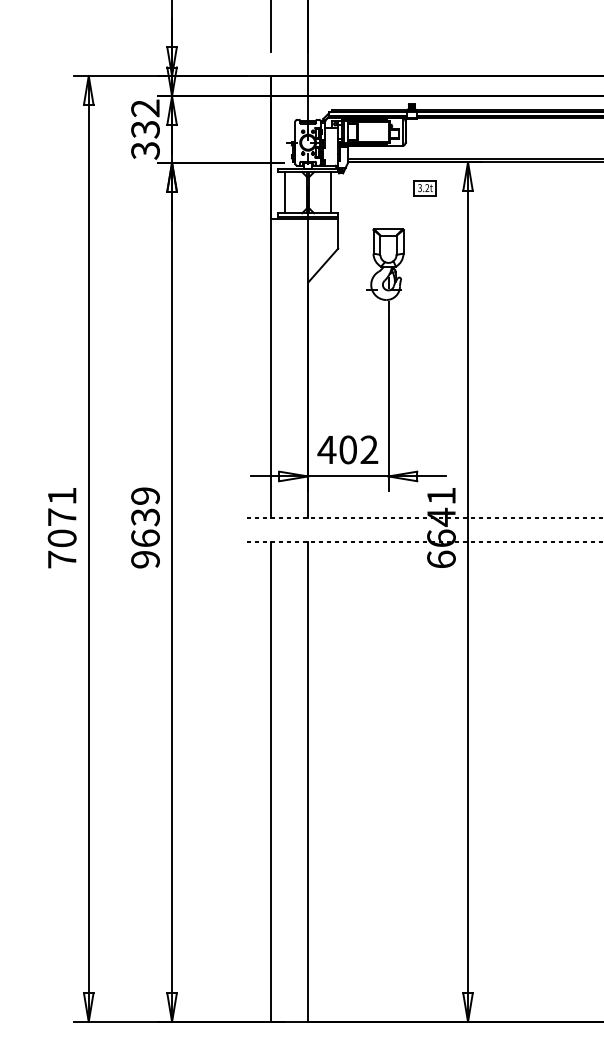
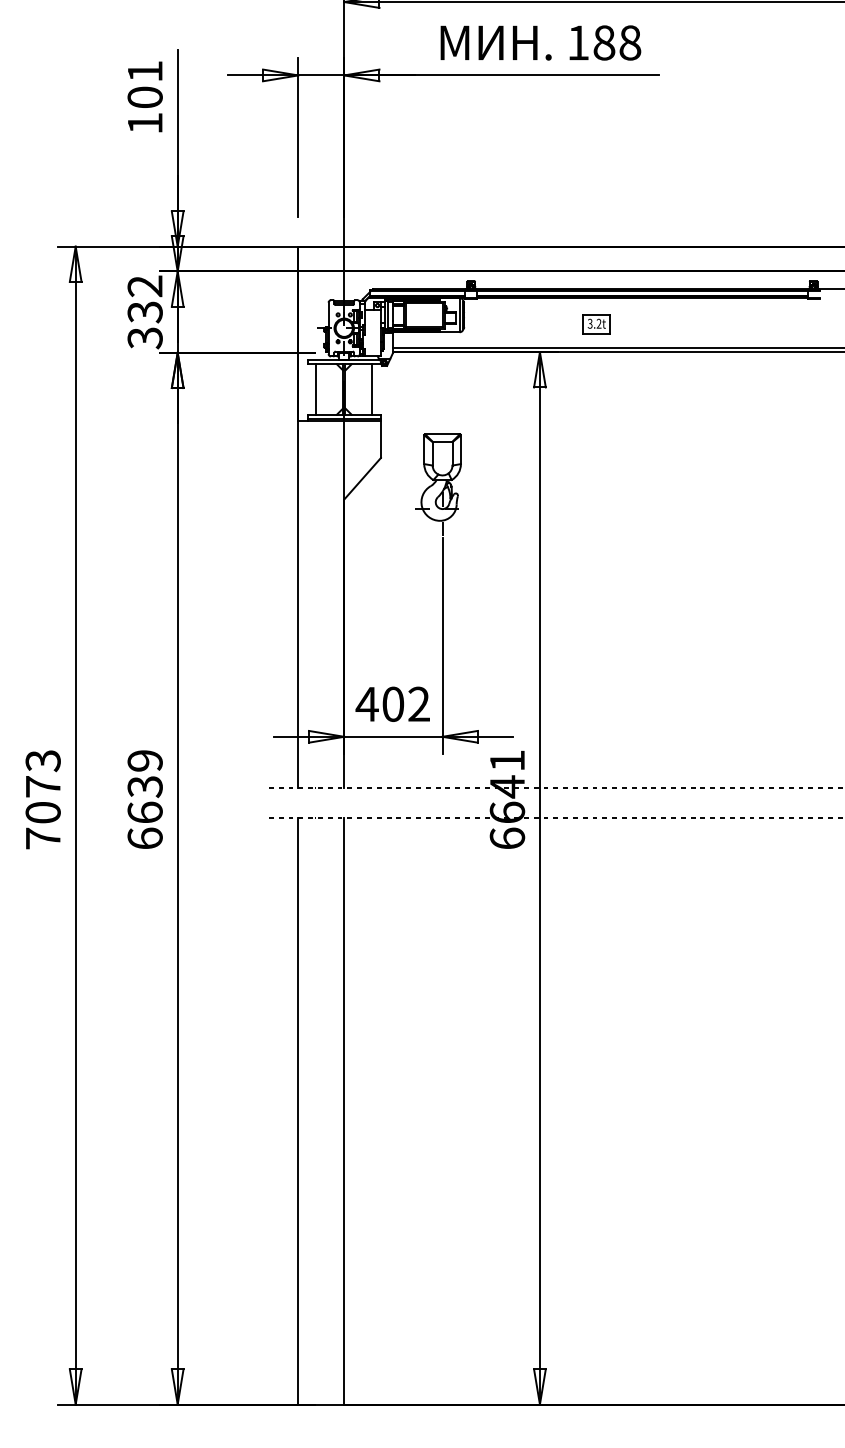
part: (425, 188) -> (596, 324), moved
text: (61, 496) -> (42, 761), 7071 -> 7073
text: (144, 559) -> (144, 838), 9639 -> 6639

